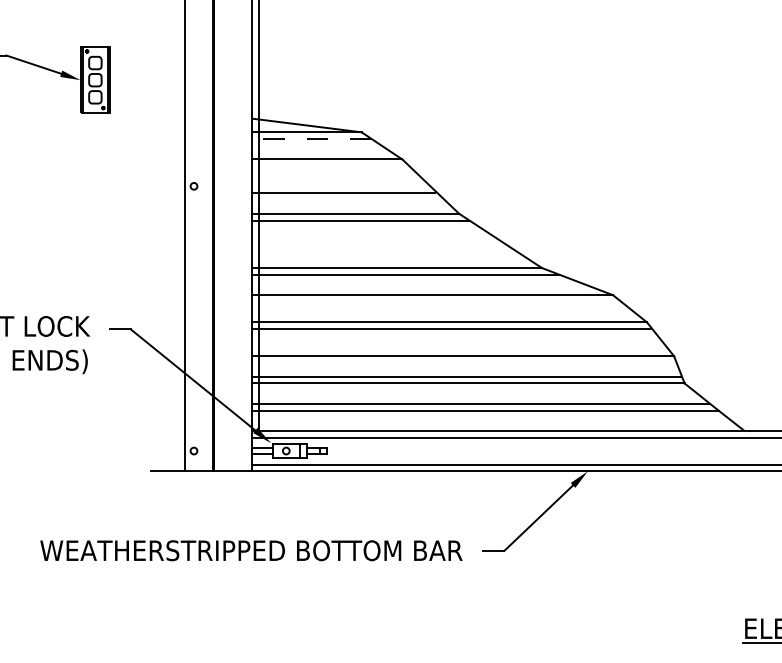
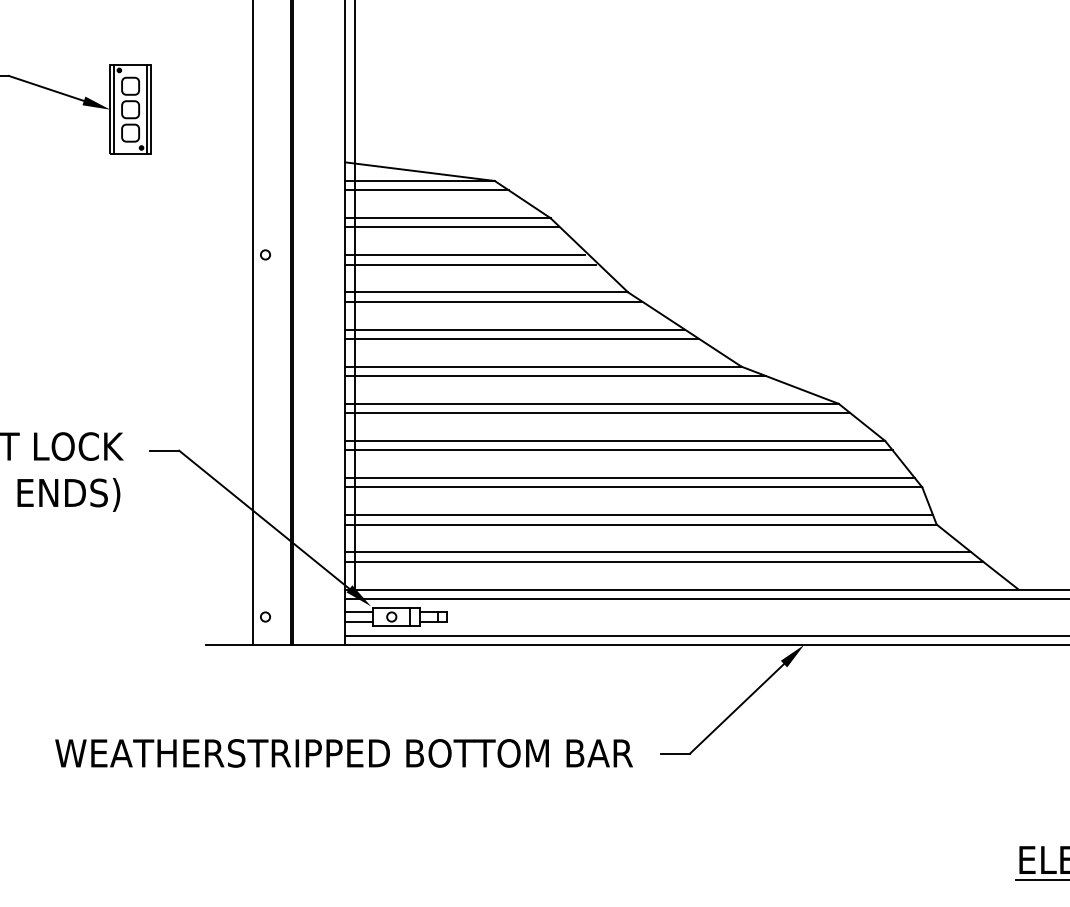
line: (312, 139) -> (427, 190), dashed -> solid
line: (330, 166) -> (452, 227), added
line: (339, 186) -> (464, 255), added
line: (376, 240) -> (514, 329), added
line: (381, 247) -> (522, 338), added
line: (436, 302) -> (597, 413), added
line: (460, 349) -> (629, 478), added

